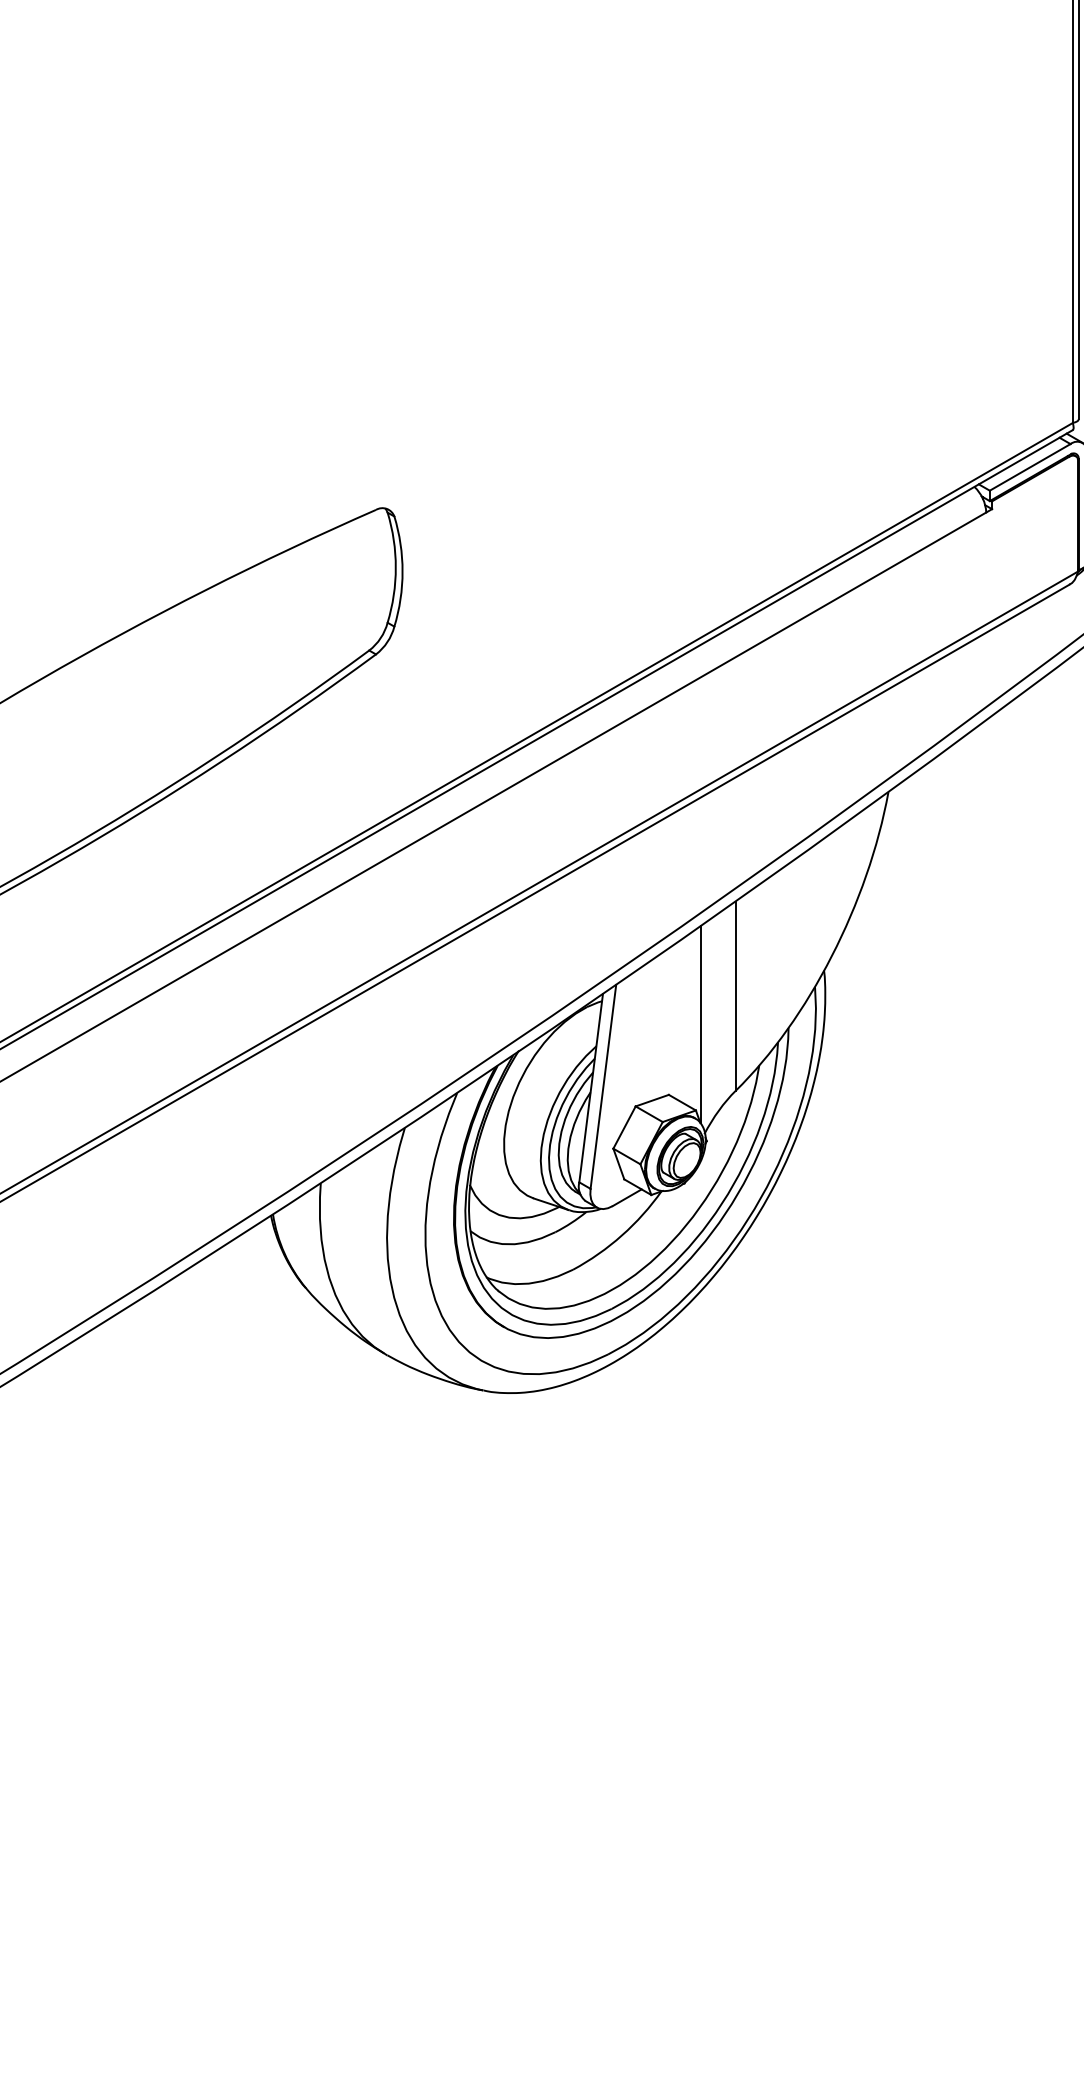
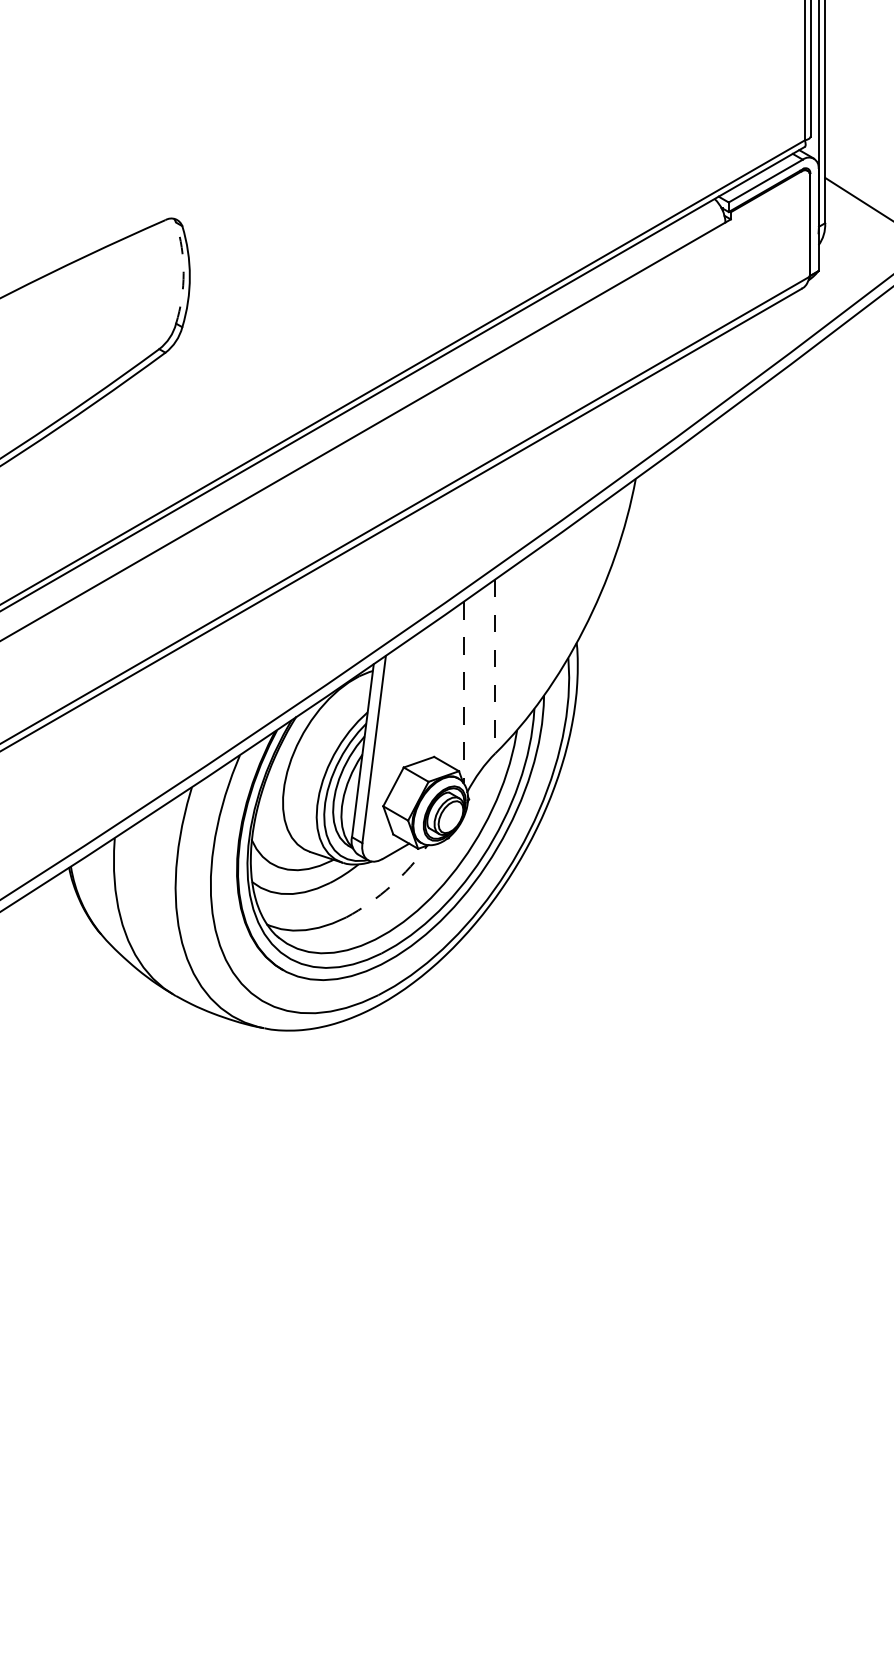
arc: (395, 567) -> (183, 272), solid -> dashed
line: (735, 996) -> (495, 666), solid -> dashed
line: (700, 1024) -> (463, 692), solid -> dashed
arc: (621, 1235) -> (390, 885), solid -> dashed

